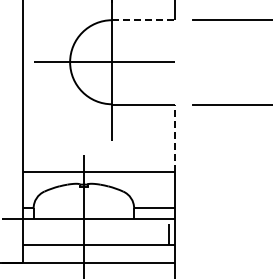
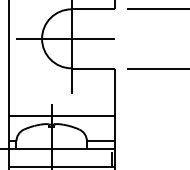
line: (143, 20) -> (93, 9), dashed -> solid
line: (174, 137) -> (115, 91), dashed -> solid

